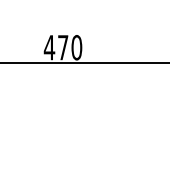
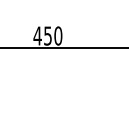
text: (62, 47) -> (47, 35), 470 -> 450

